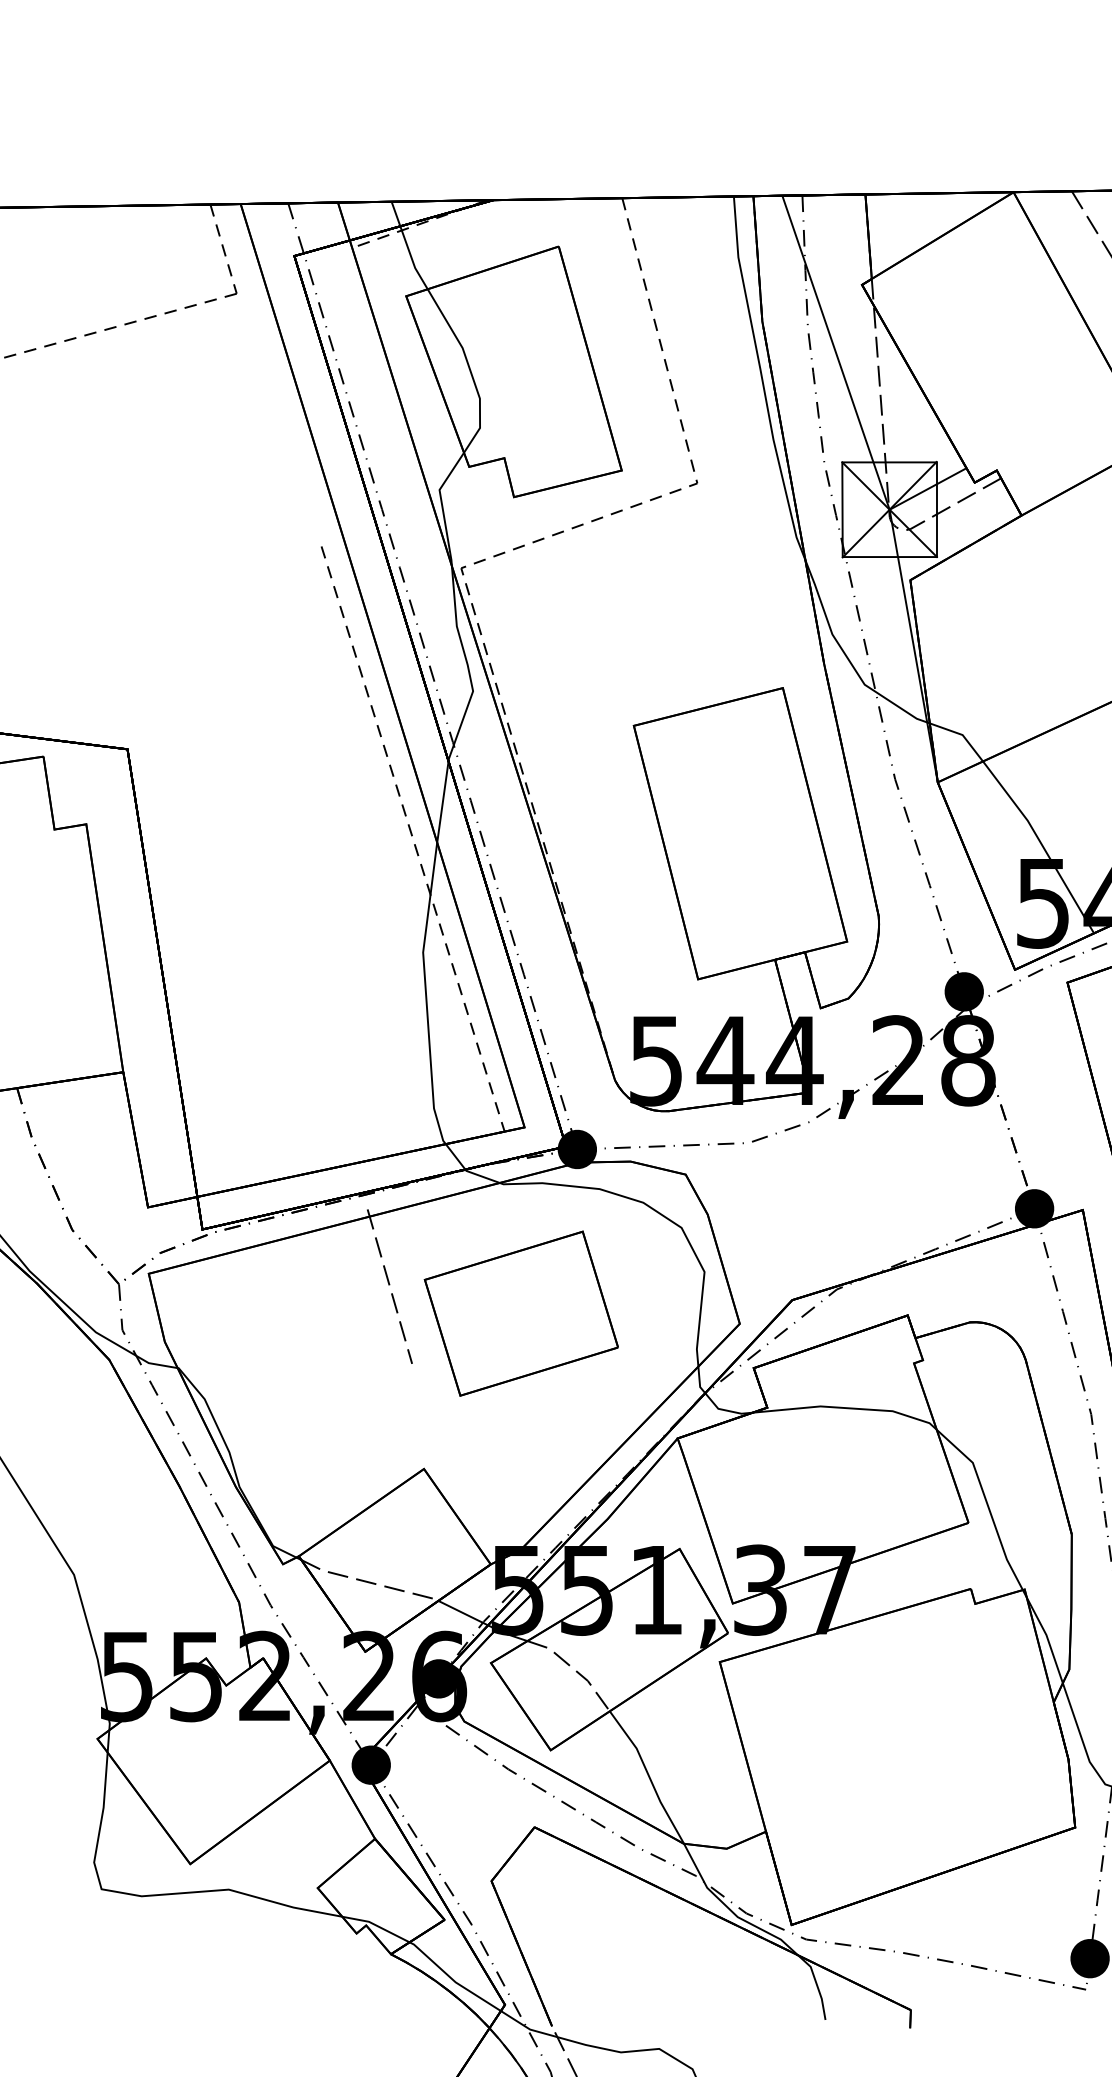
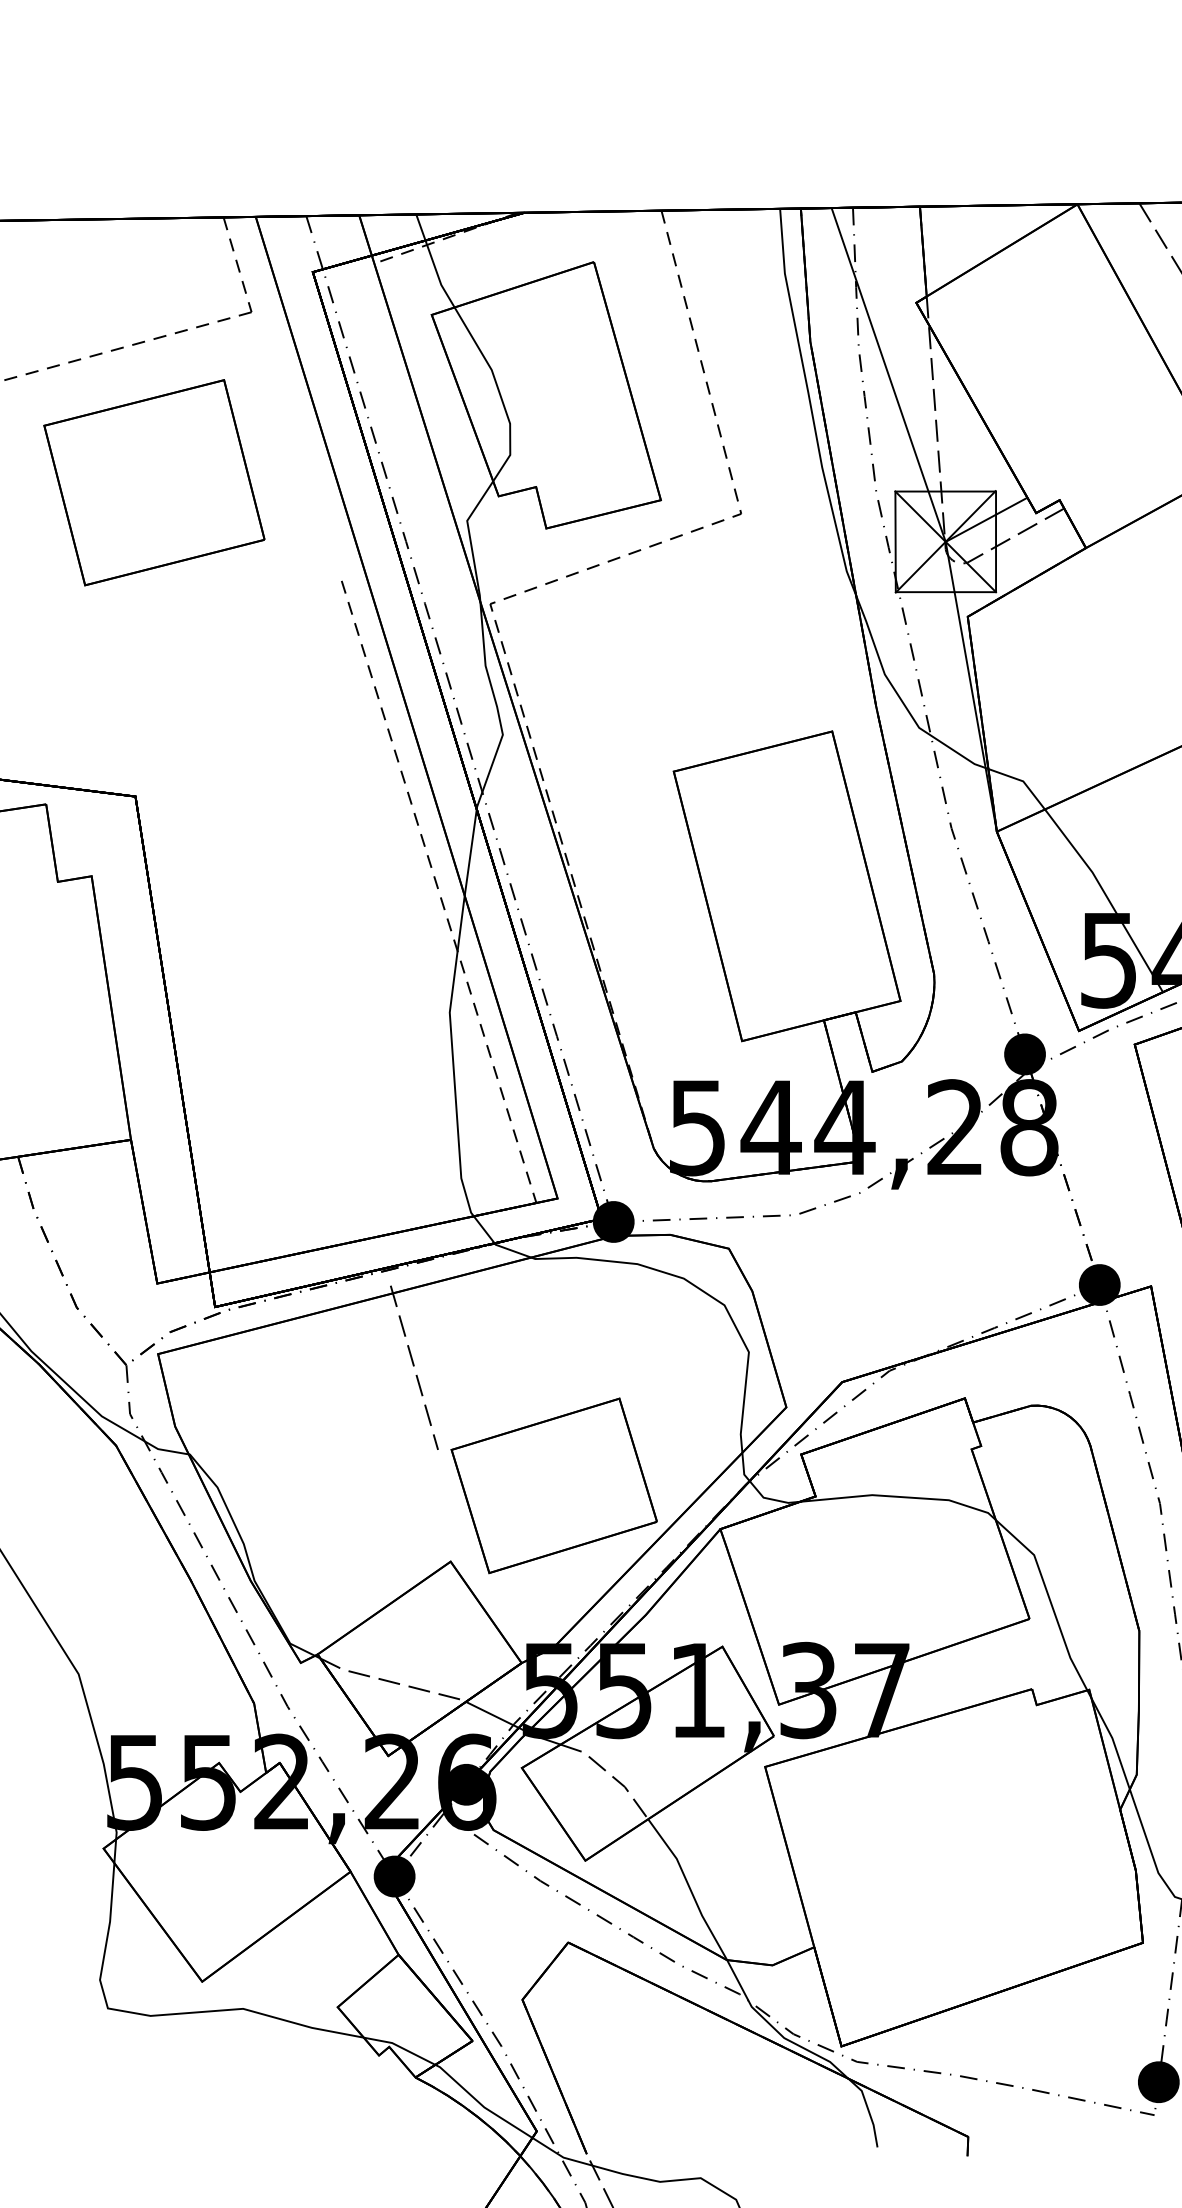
part: (144, 453) -> (153, 482), added
part: (520, 1313) -> (553, 1485), moved

